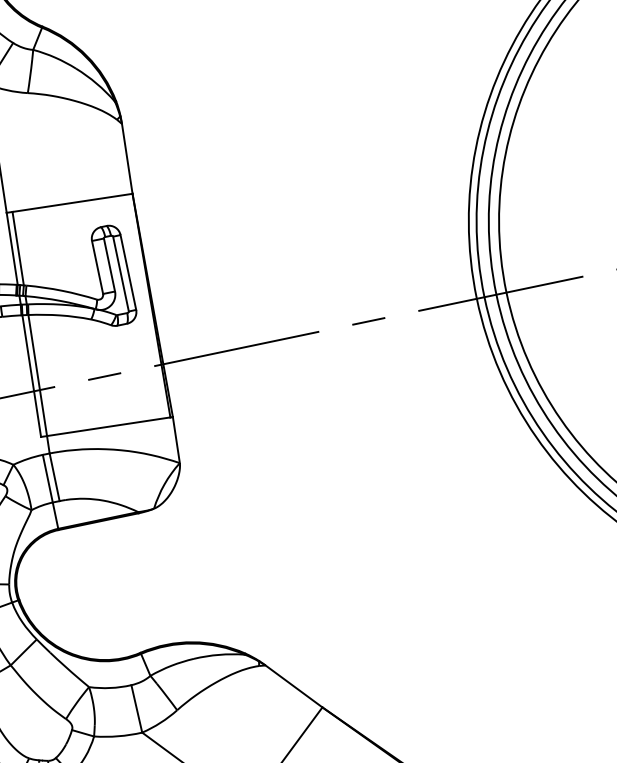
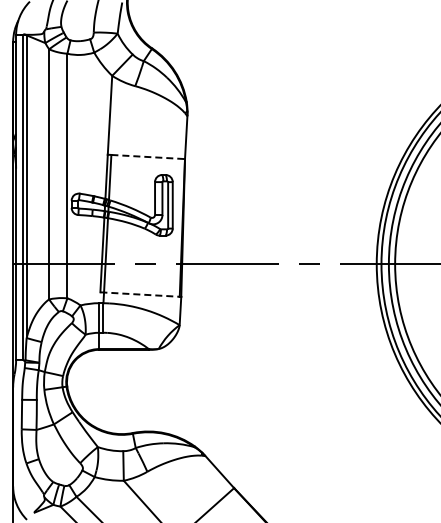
line: (73, 203) -> (148, 157), solid -> dashed
line: (106, 426) -> (140, 294), solid -> dashed

